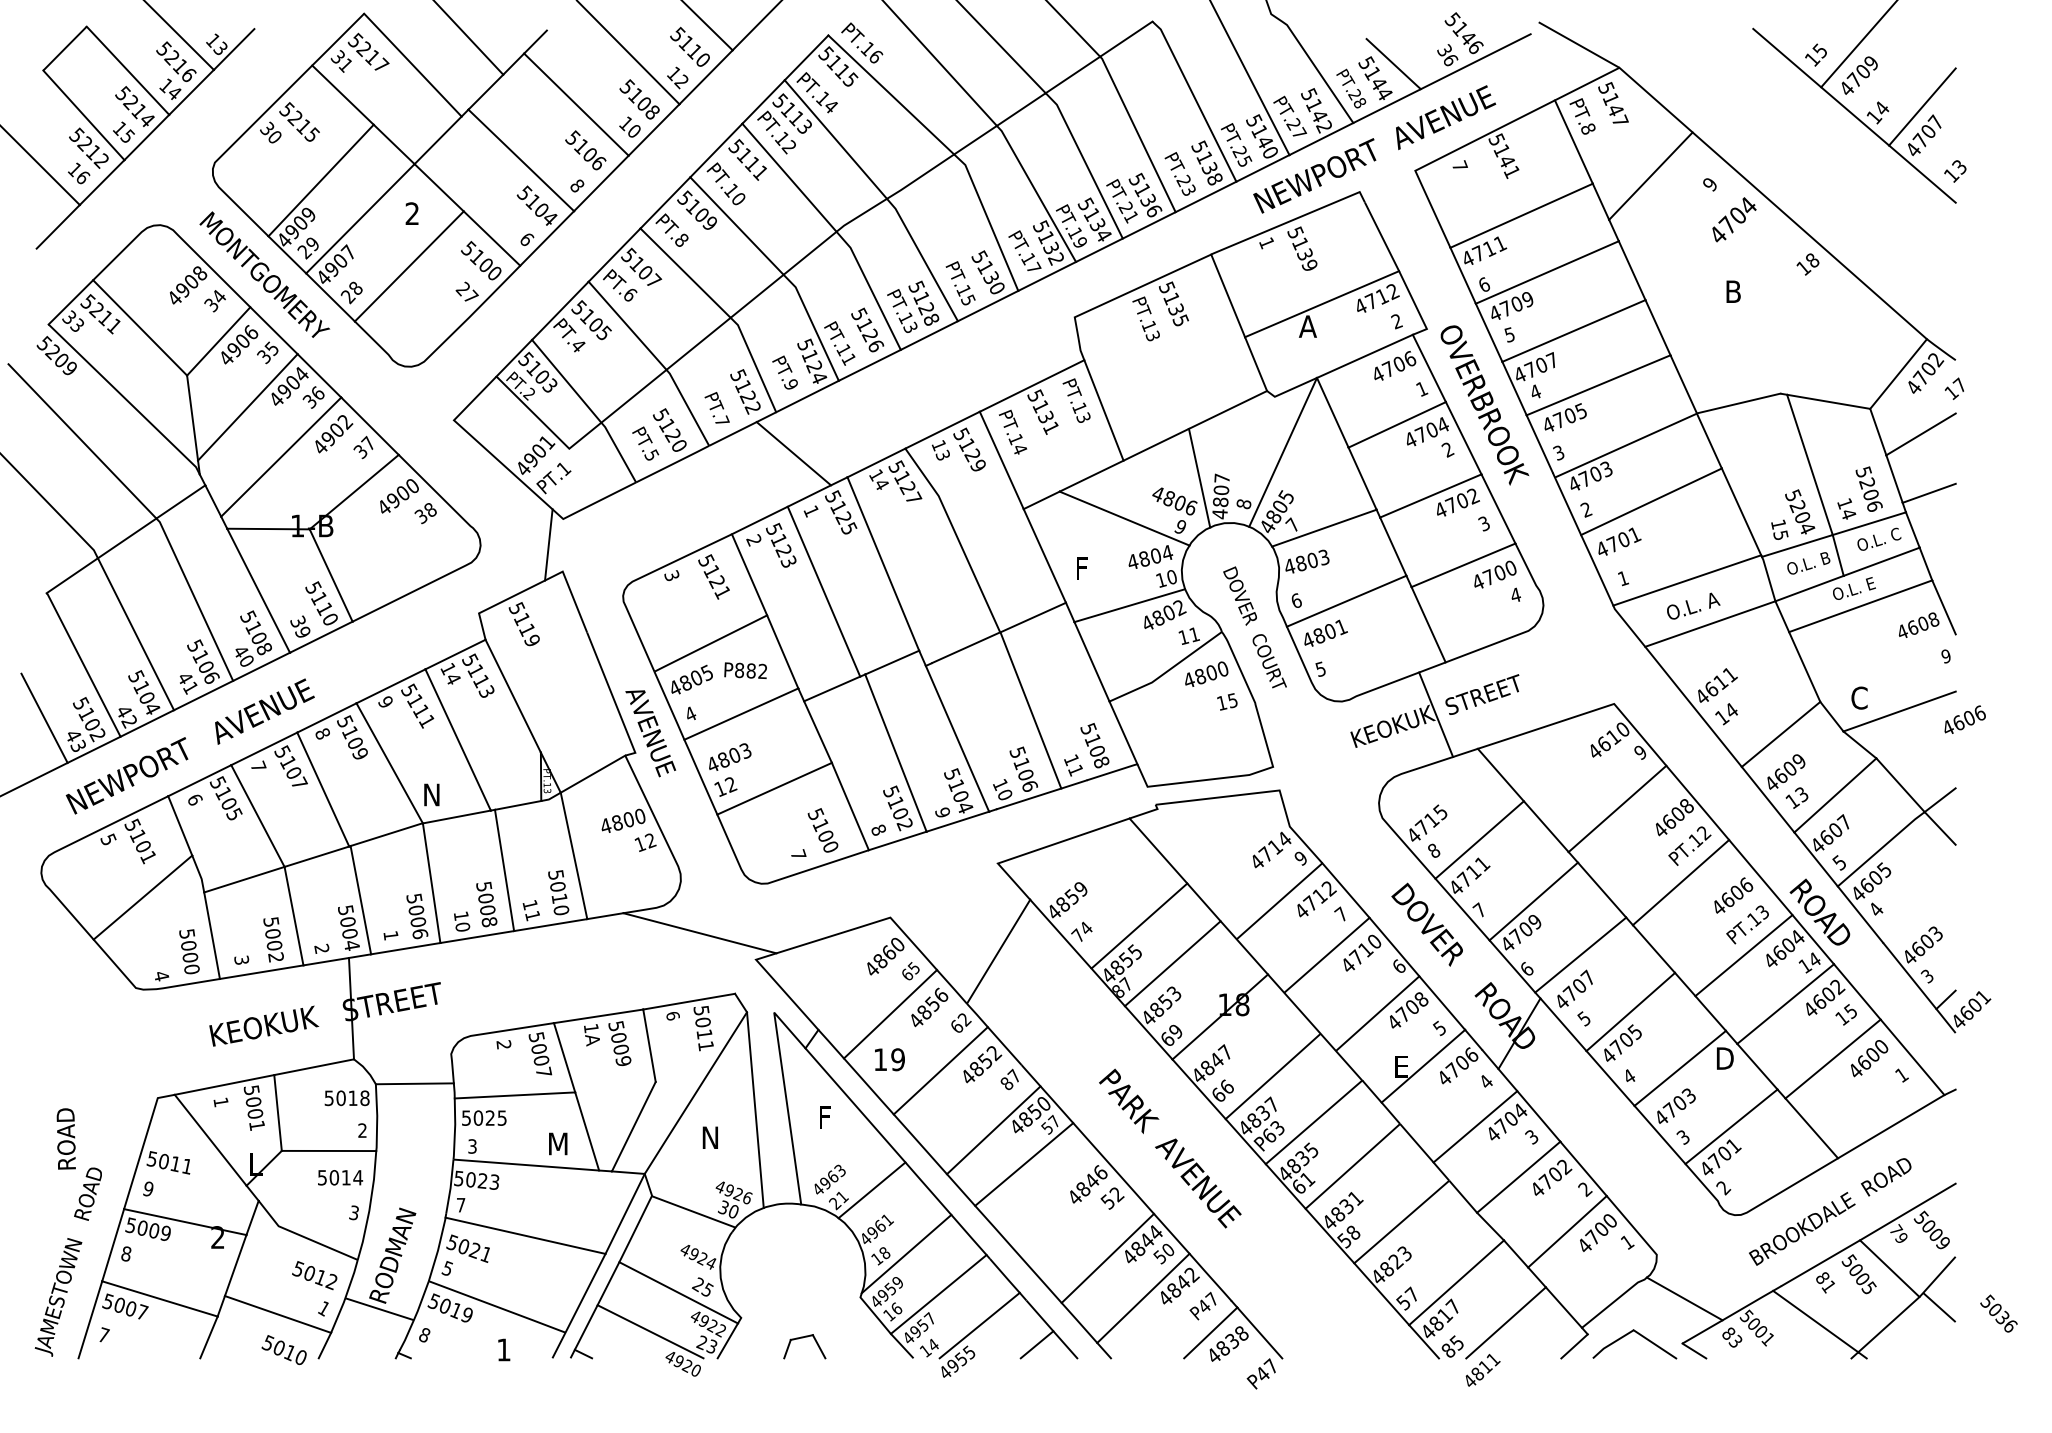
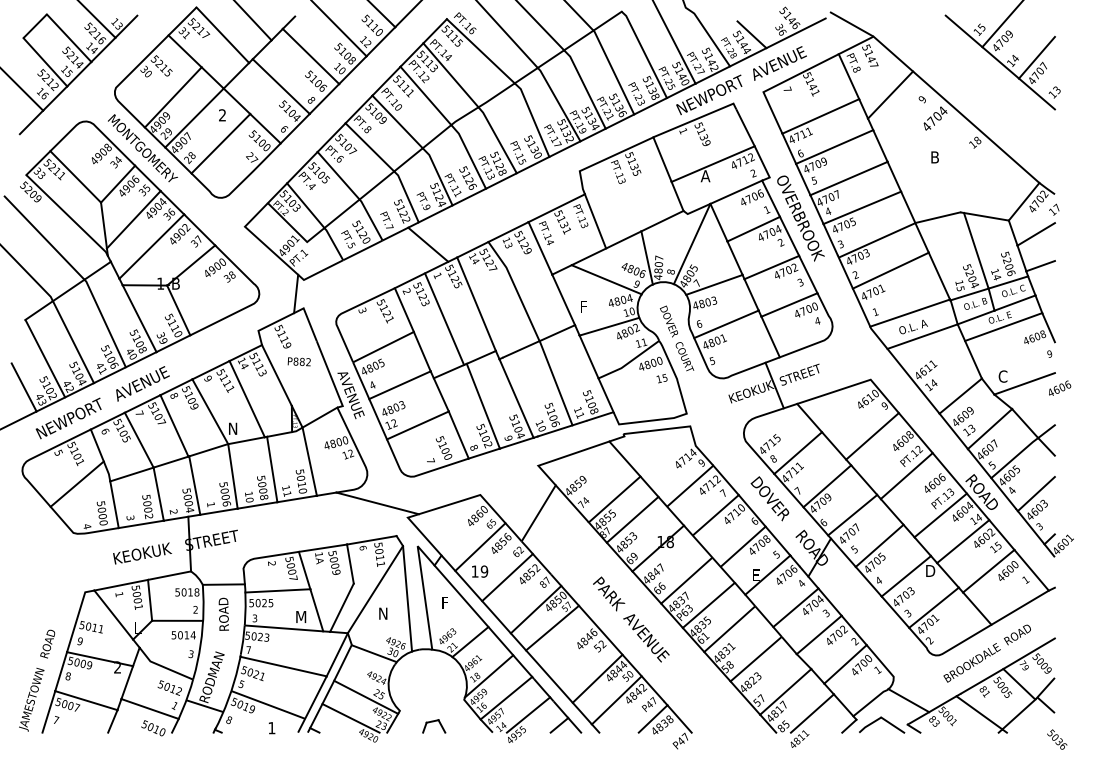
text: (744, 670) -> (298, 361), moved
line: (1919, 914) -> (1035, 493), added
text: (65, 1137) -> (223, 613), moved
text: (1999, 1313) -> (1057, 739), moved

